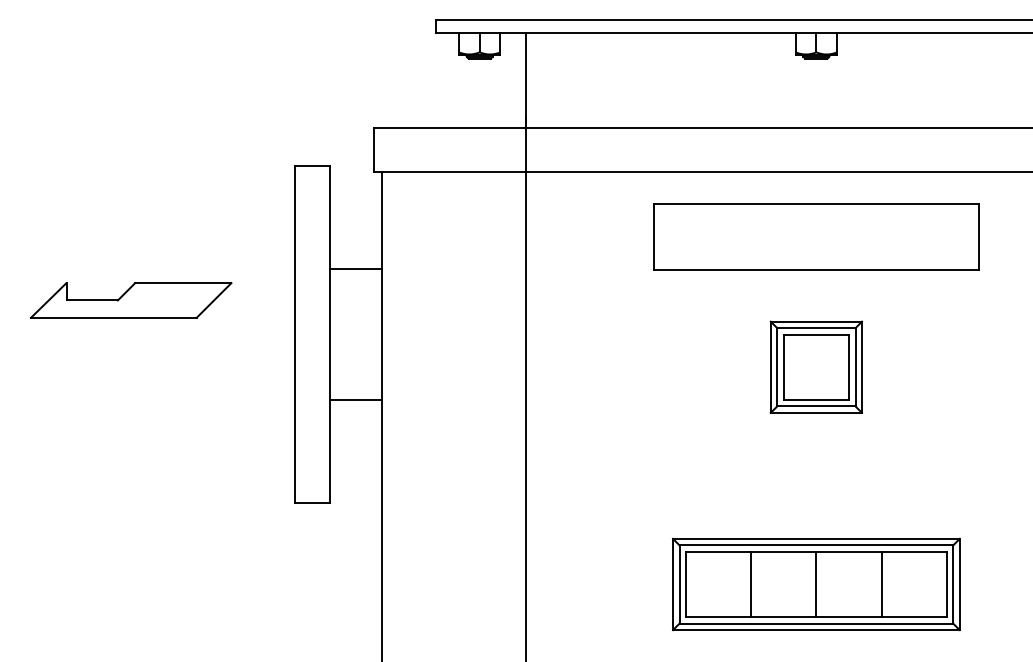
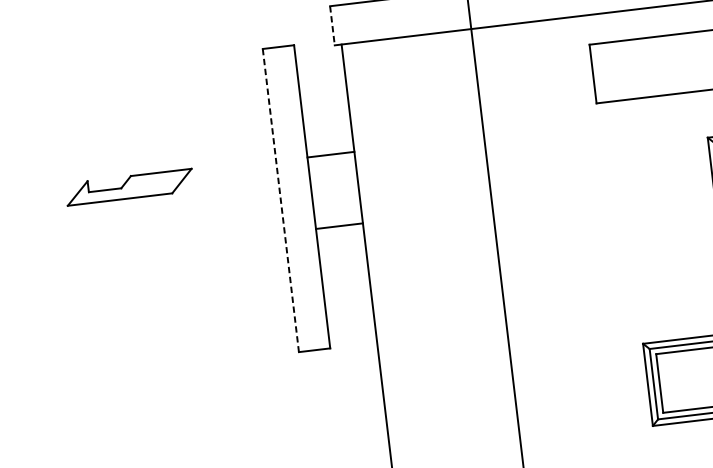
line: (374, 150) -> (332, 26), solid -> dashed
line: (355, 269) -> (330, 155), moved
part: (131, 300) -> (129, 187), size x0.7
line: (295, 335) -> (281, 201), solid -> dashed
line: (355, 400) -> (339, 226), moved

